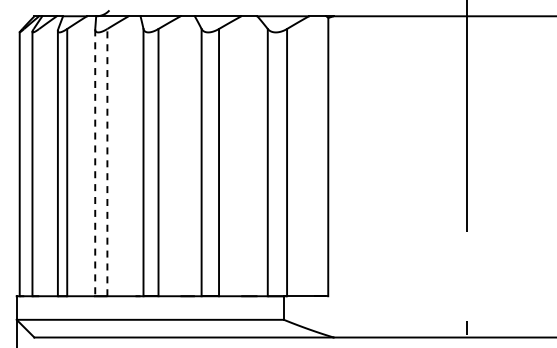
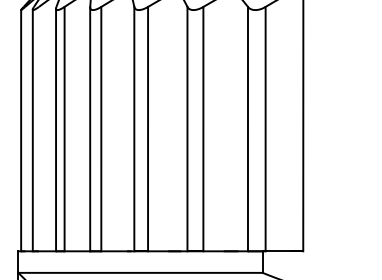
line: (107, 162) -> (101, 129), dashed -> solid
line: (95, 163) -> (90, 129), dashed -> solid

